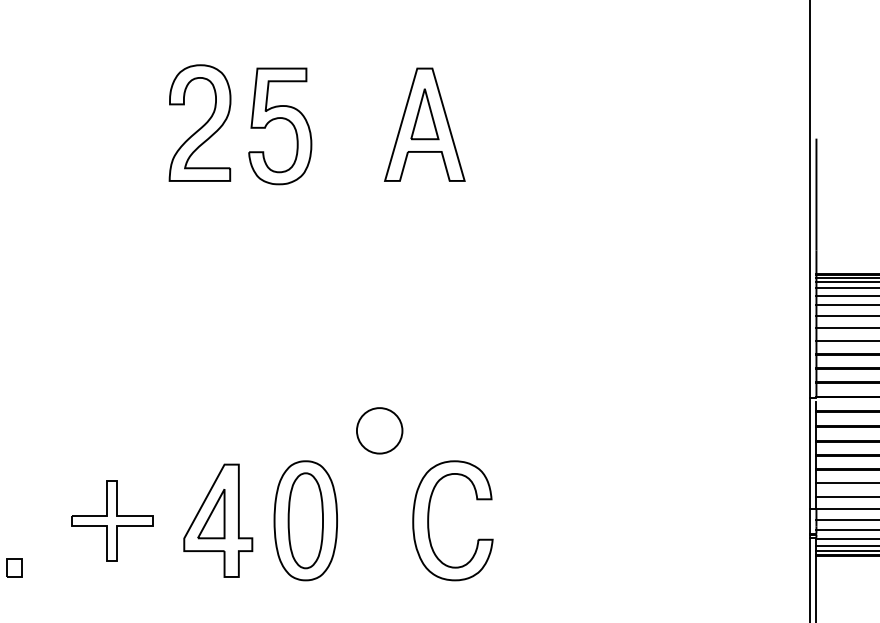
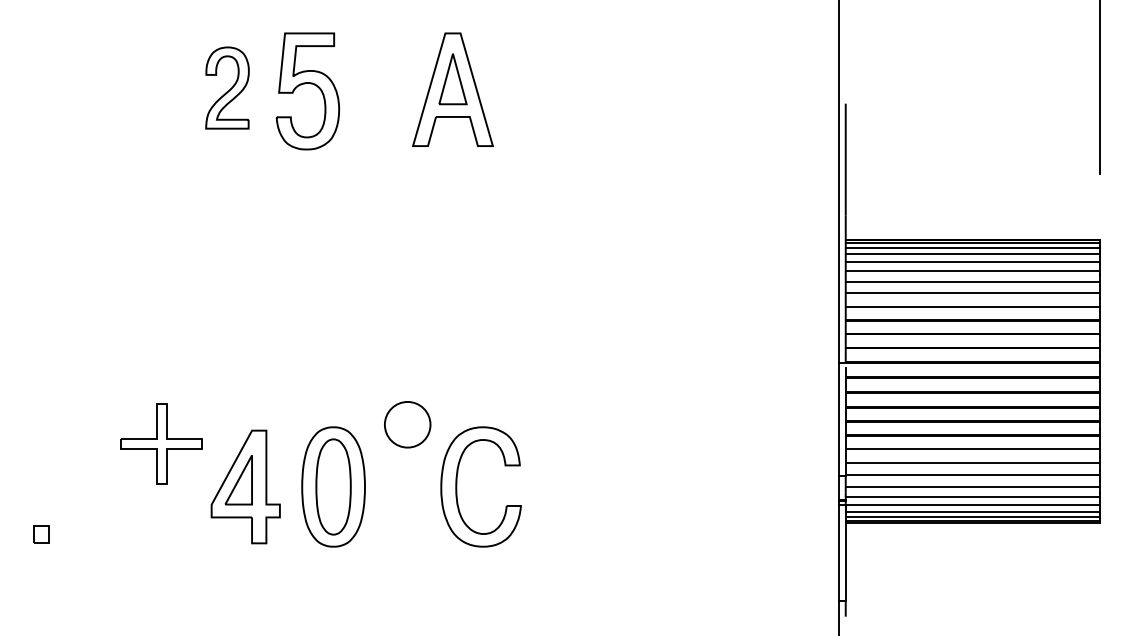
part: (200, 122) -> (227, 87), size x0.7
part: (379, 430) -> (407, 424), moved
part: (112, 520) -> (161, 443), moved

